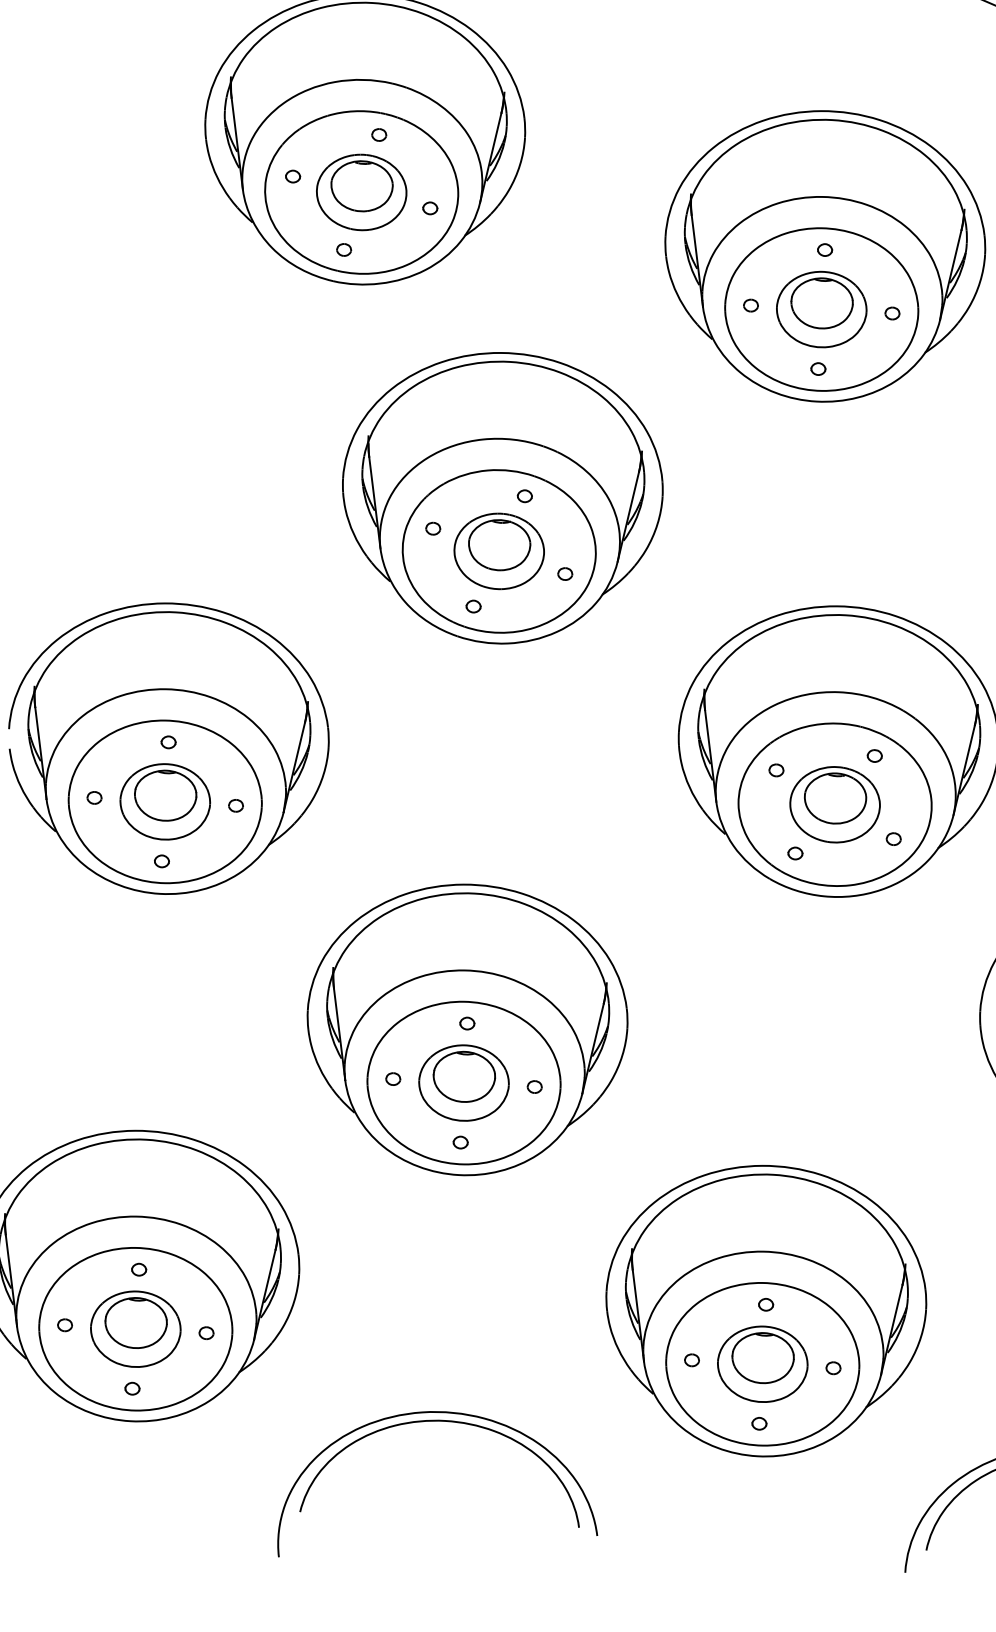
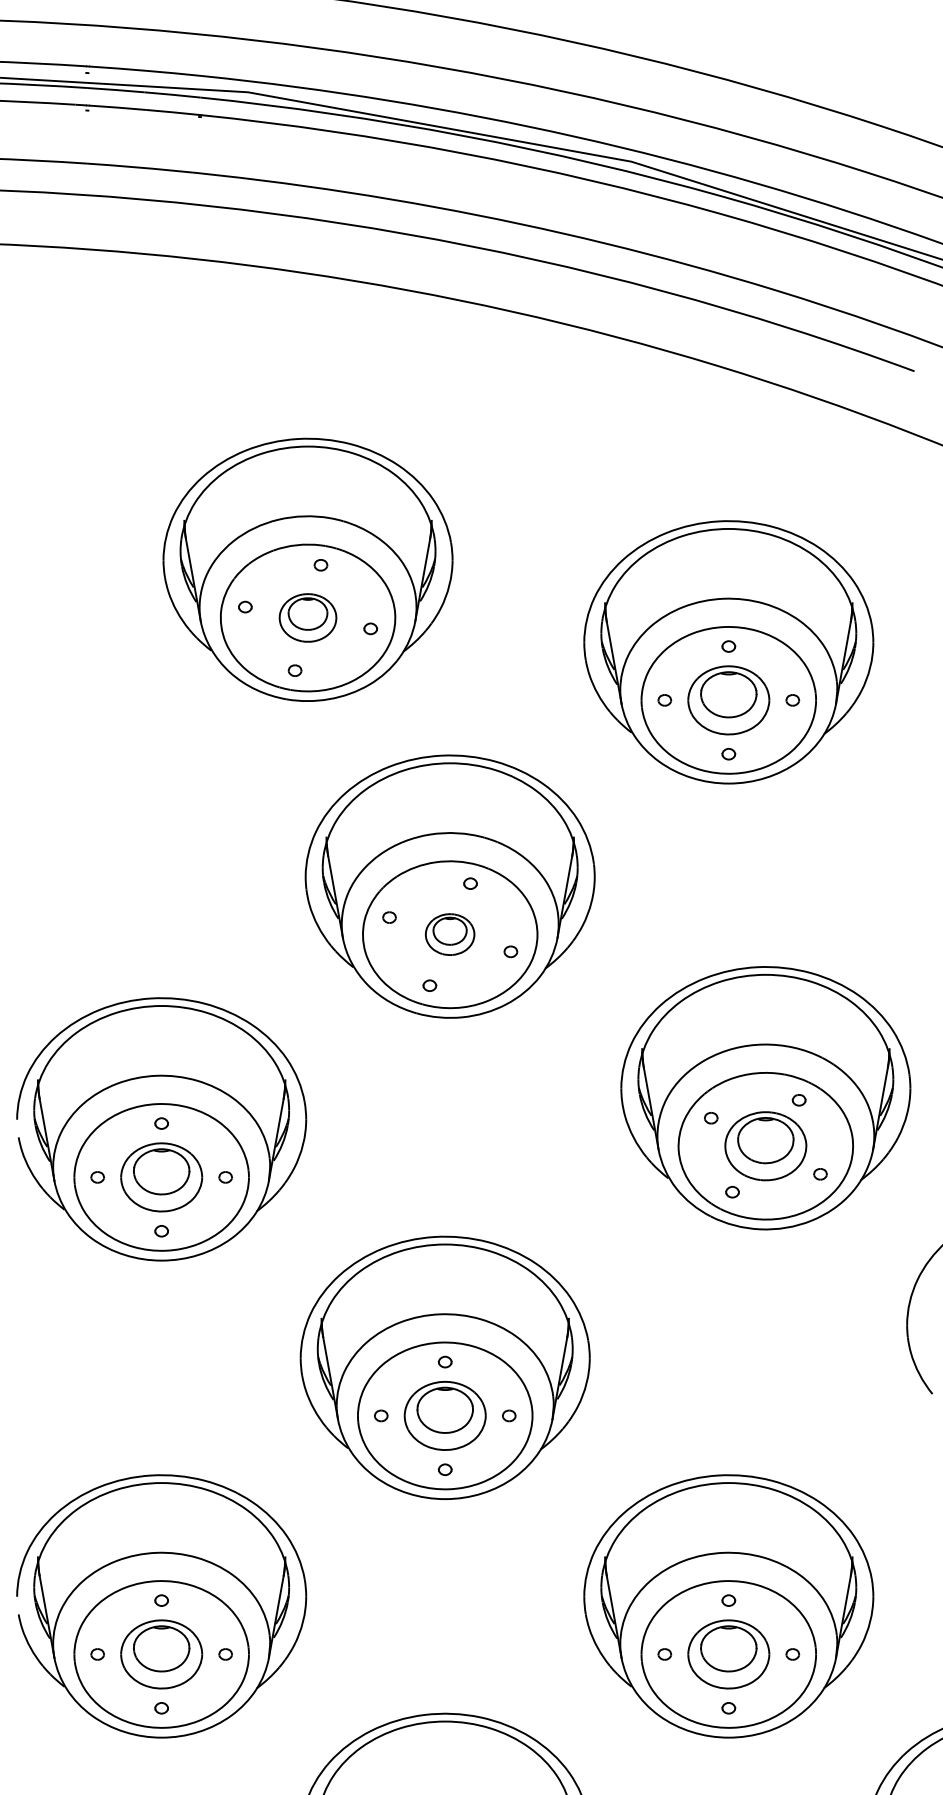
part: (361, 191) -> (307, 617), size x0.7
part: (498, 551) -> (449, 934), size x0.6

